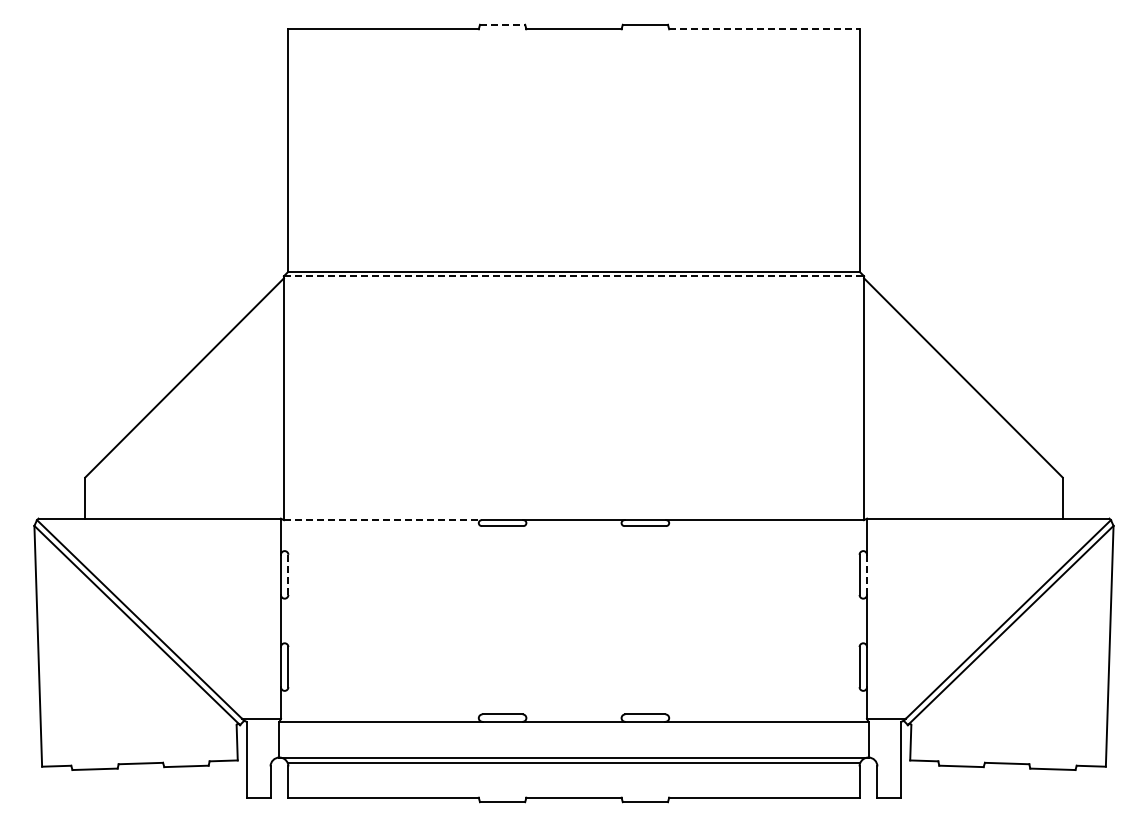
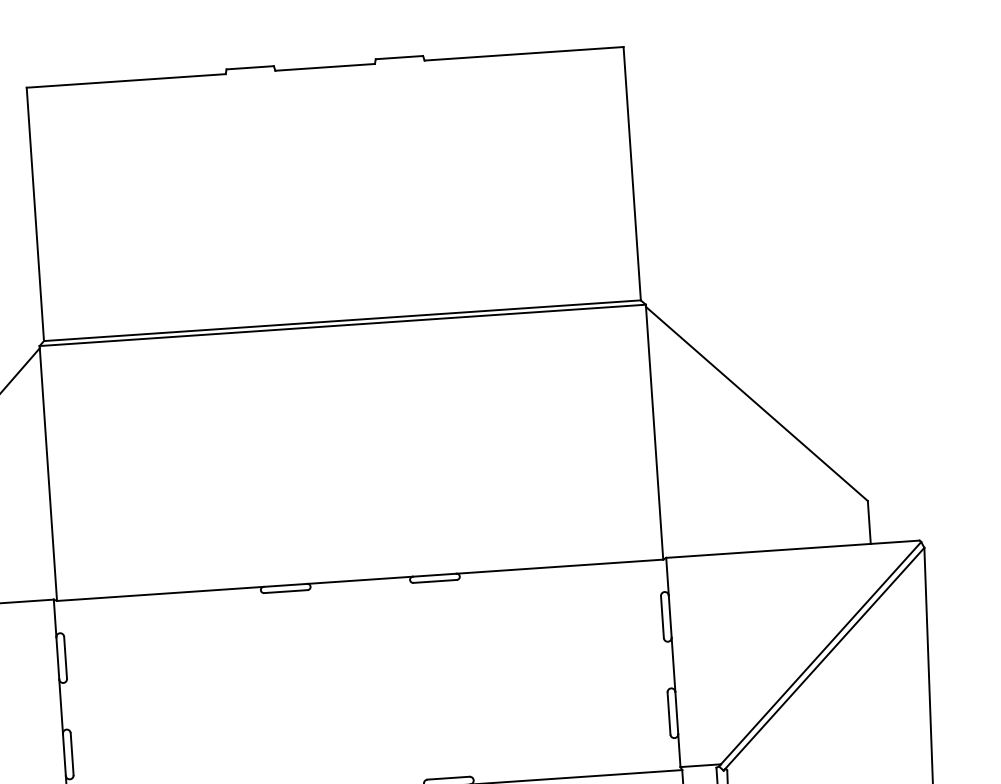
line: (502, 24) -> (250, 67), dashed -> solid
line: (764, 29) -> (524, 54), dashed -> solid
line: (574, 276) -> (343, 325), dashed -> solid
line: (382, 520) -> (160, 594), dashed -> solid
line: (288, 575) -> (65, 658), dashed -> solid
line: (867, 575) -> (670, 617), dashed -> solid

